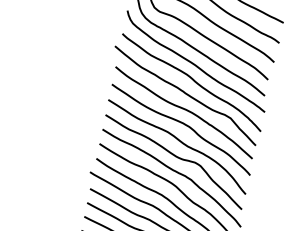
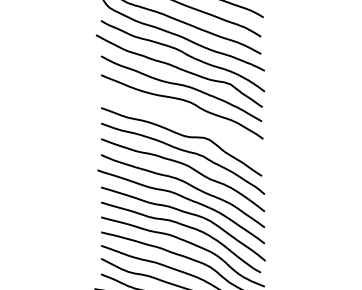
curve: (180, 142) -> (184, 120), removed

